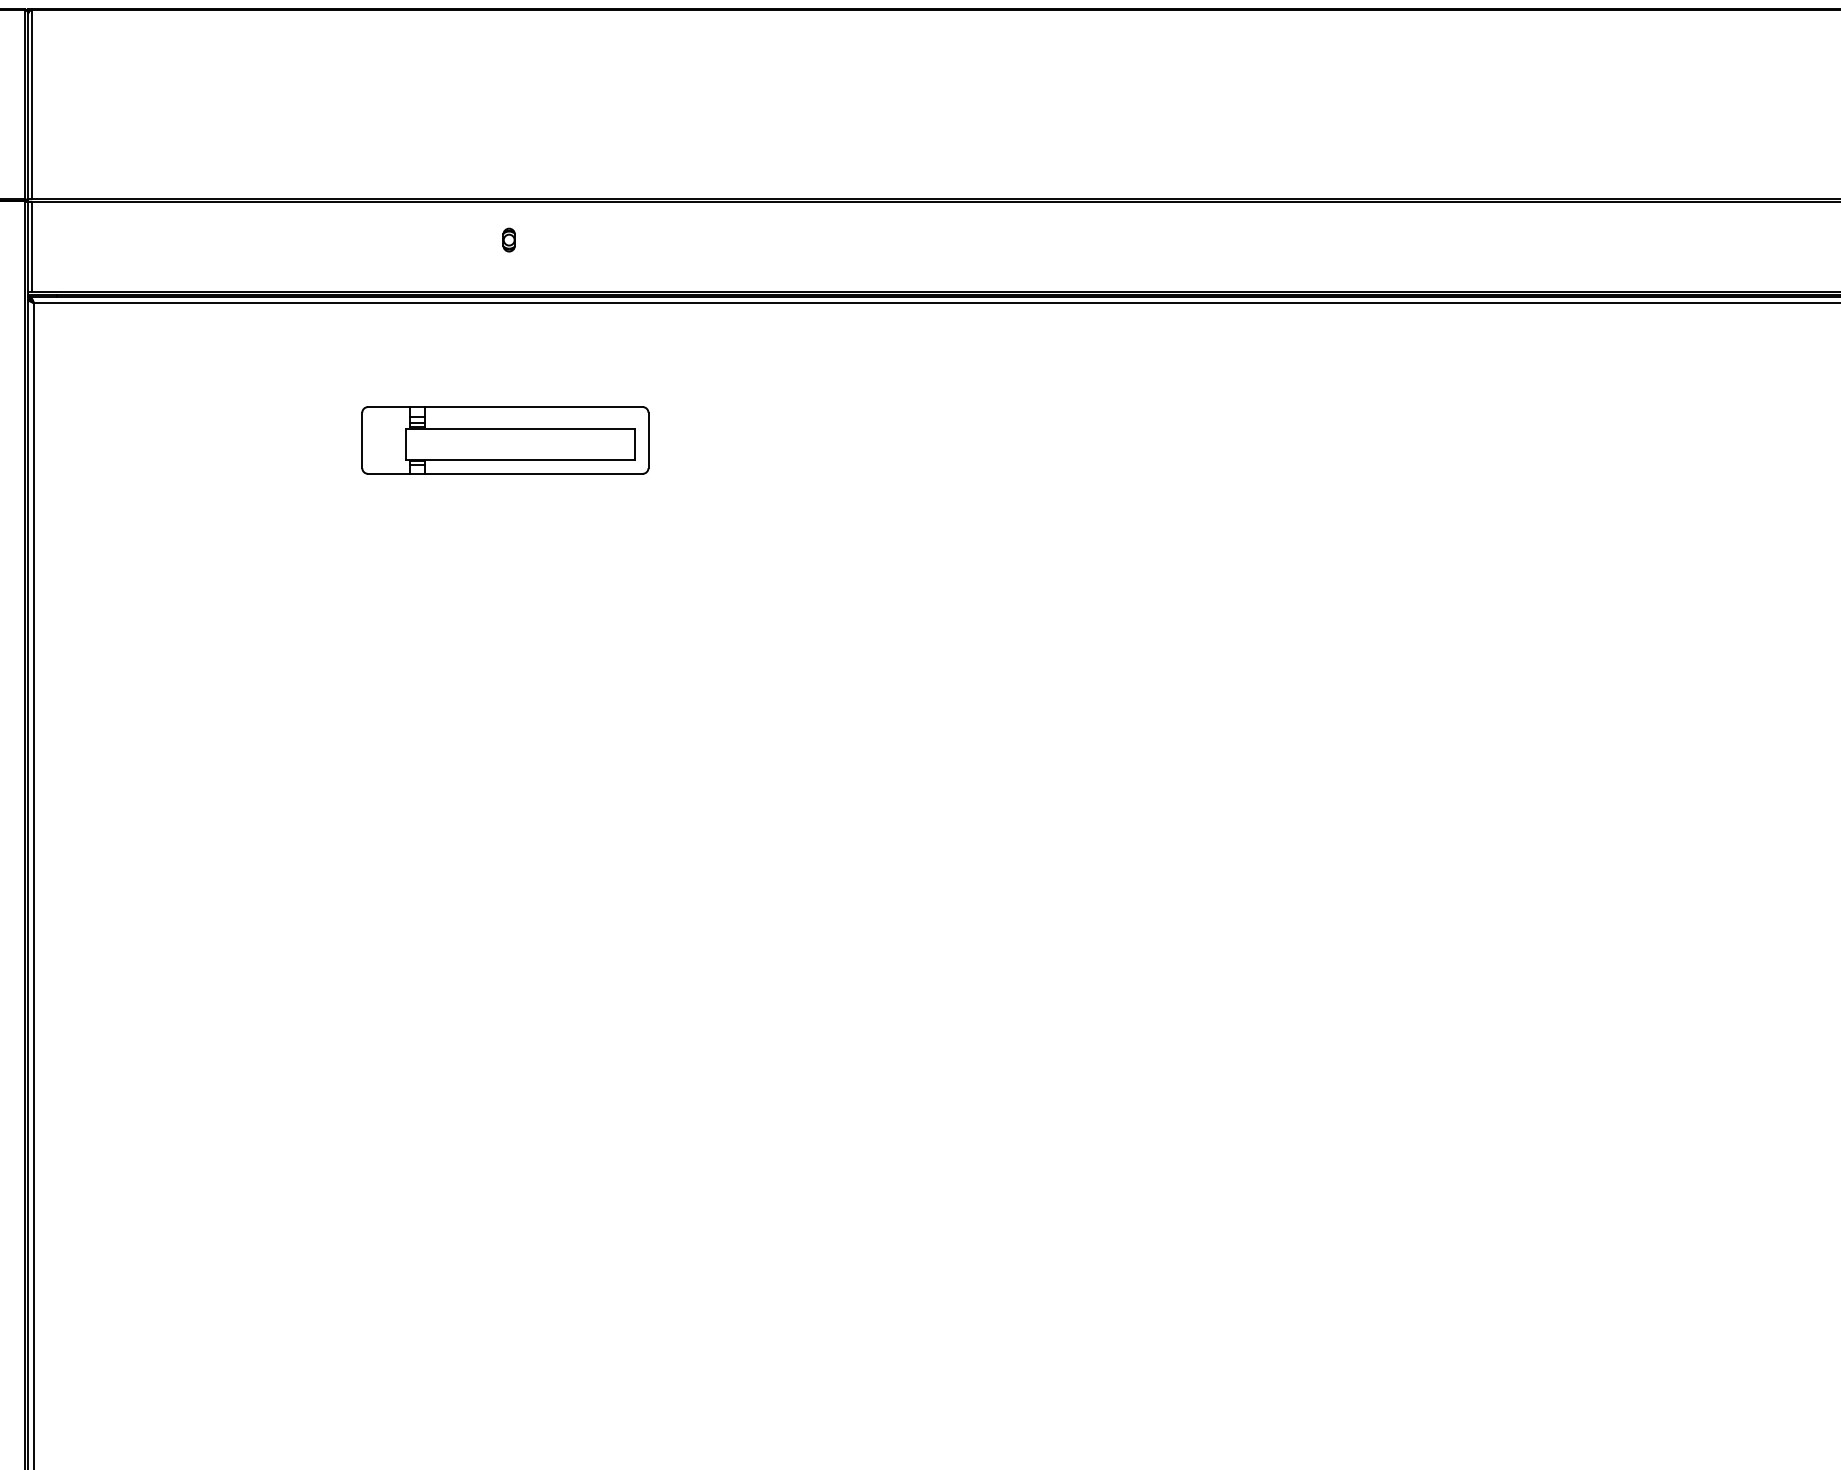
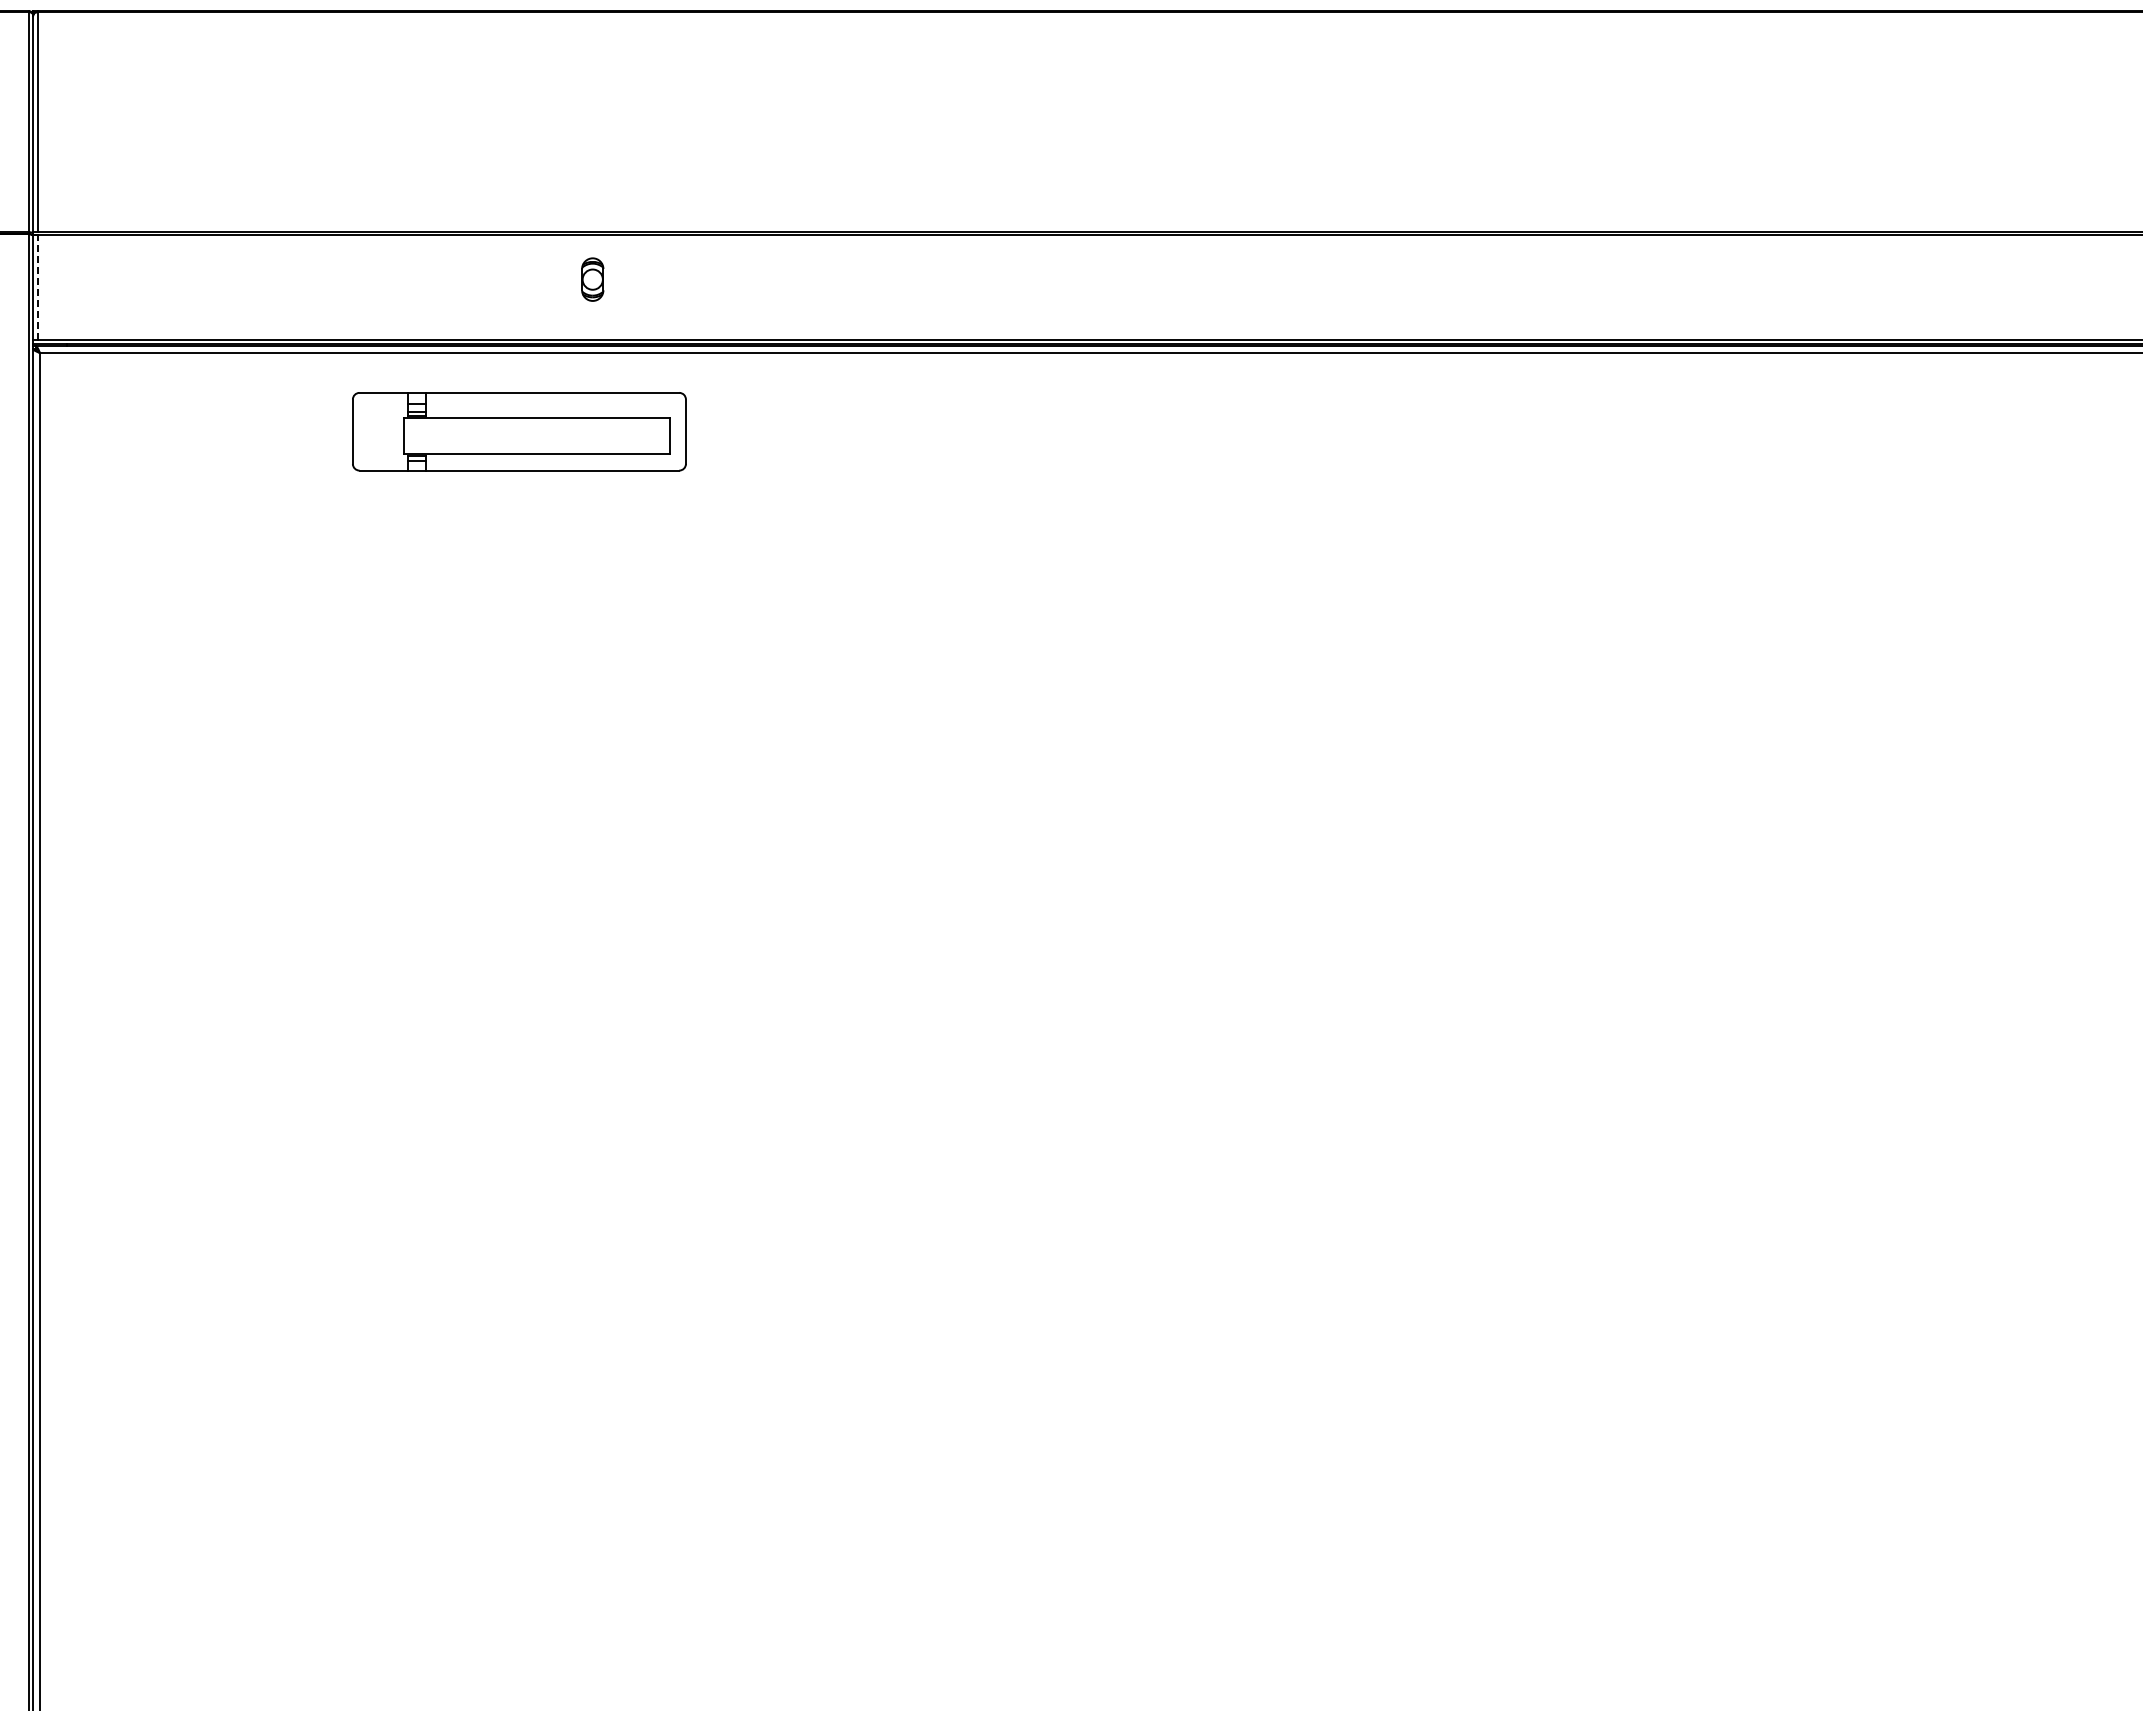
part: (508, 240) -> (592, 279), size x1.6
line: (31, 246) -> (37, 286), solid -> dashed
part: (505, 440) -> (519, 431), moved

